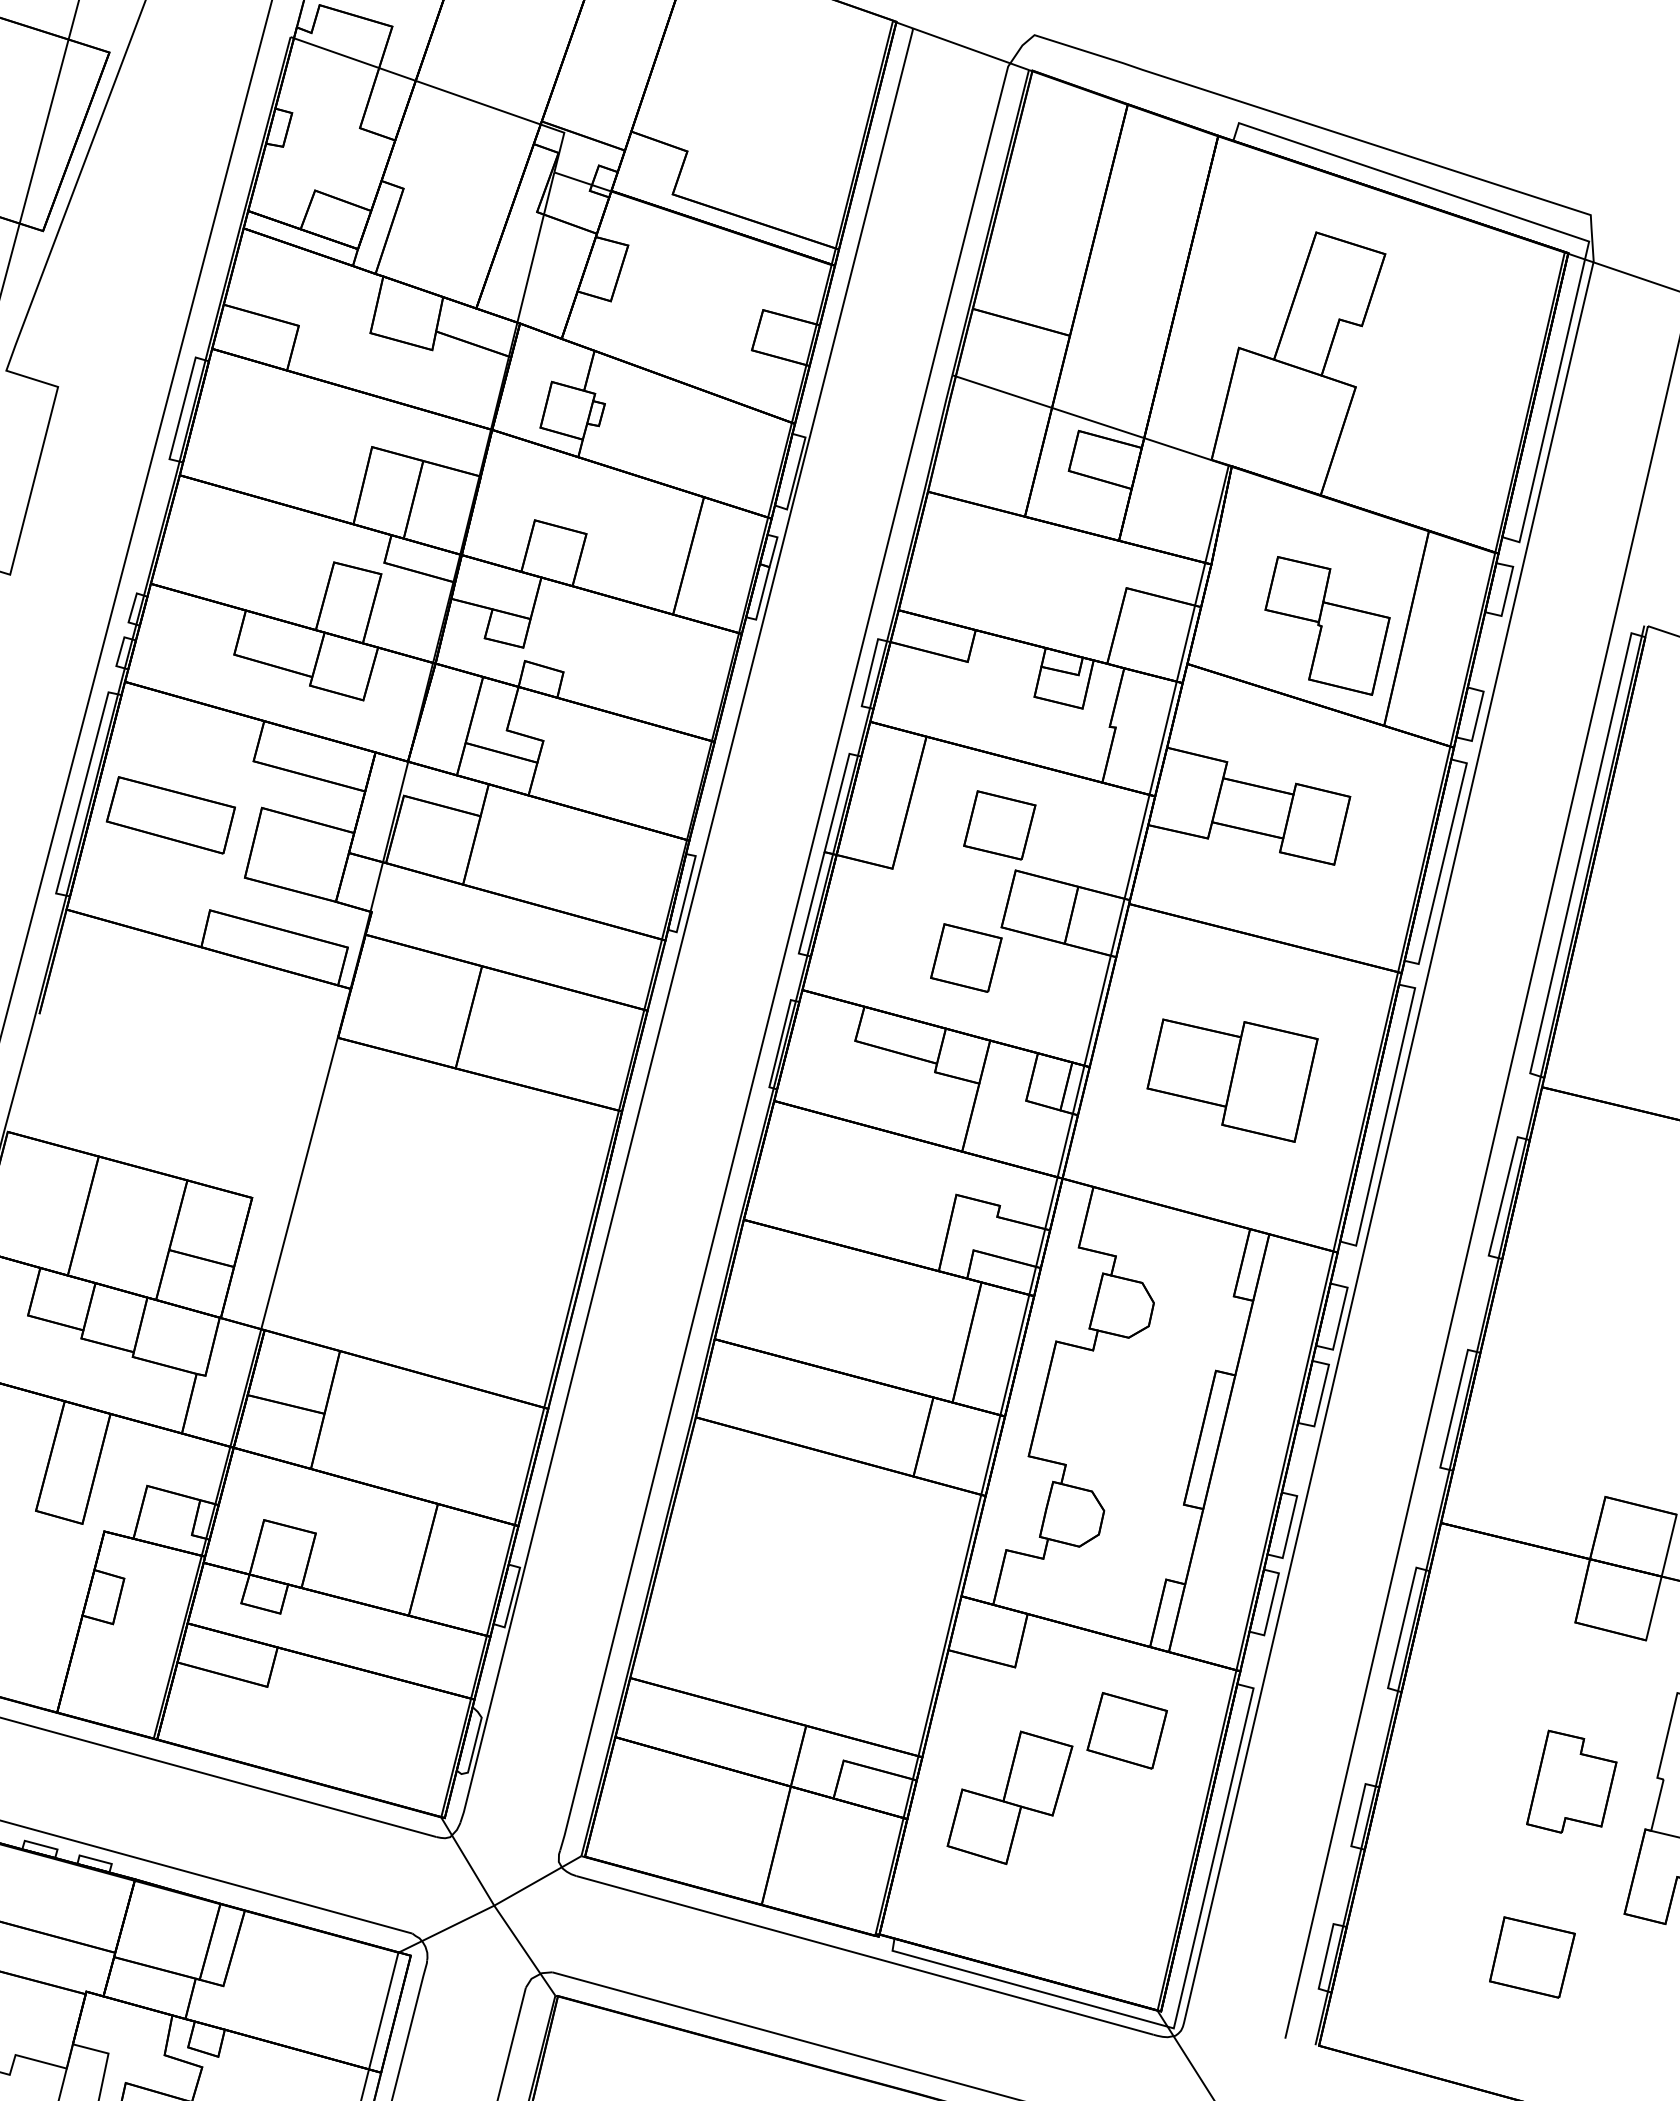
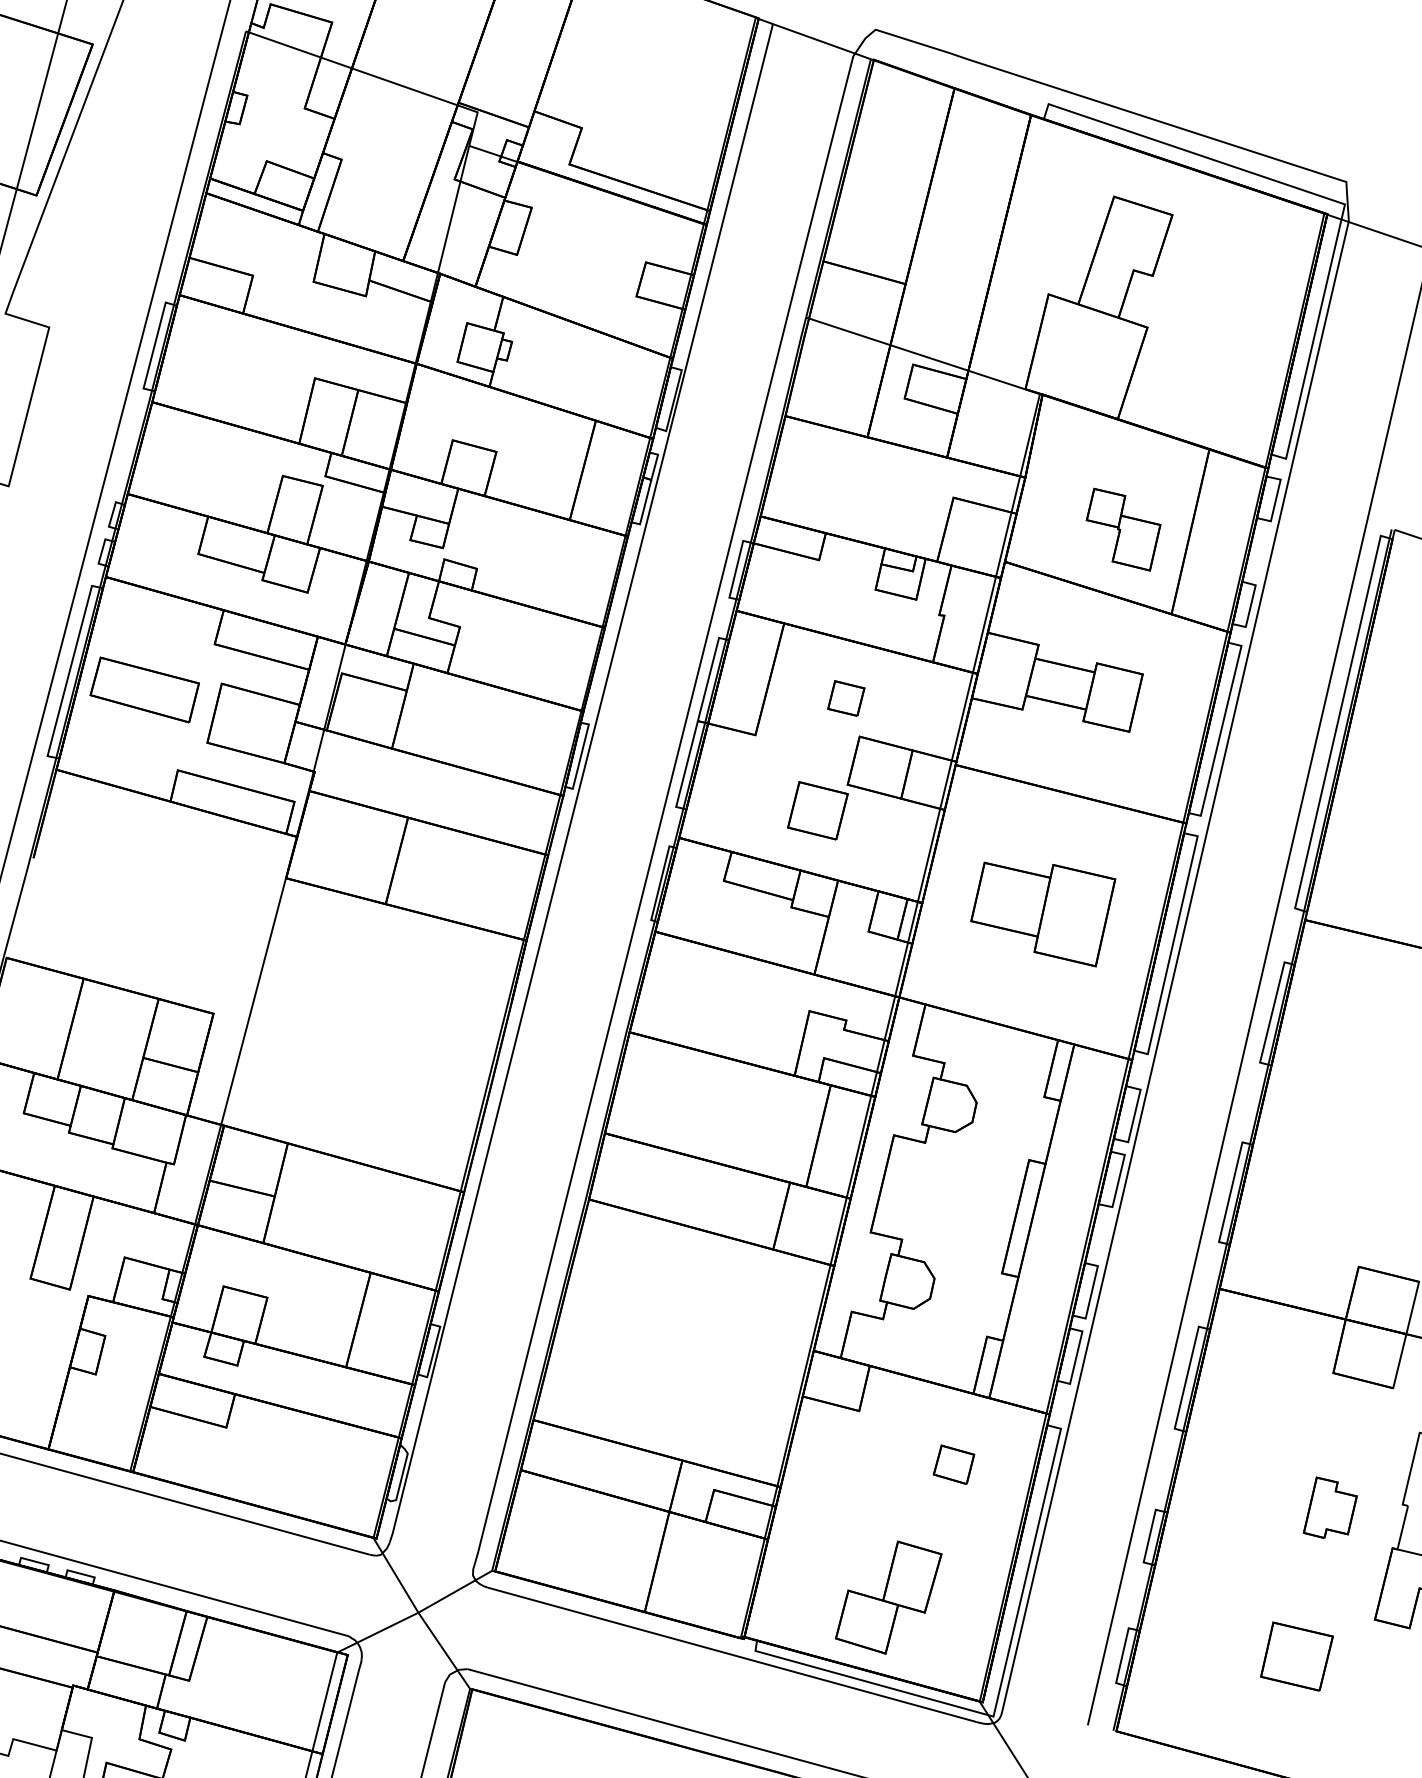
part: (1327, 625) -> (1123, 529), size x0.7
part: (999, 825) -> (845, 698), size x0.6
part: (1126, 1730) -> (953, 1464), size x0.6
part: (1571, 1781) -> (1330, 1507), size x0.7
part: (1009, 1797) -> (888, 1597), moved

